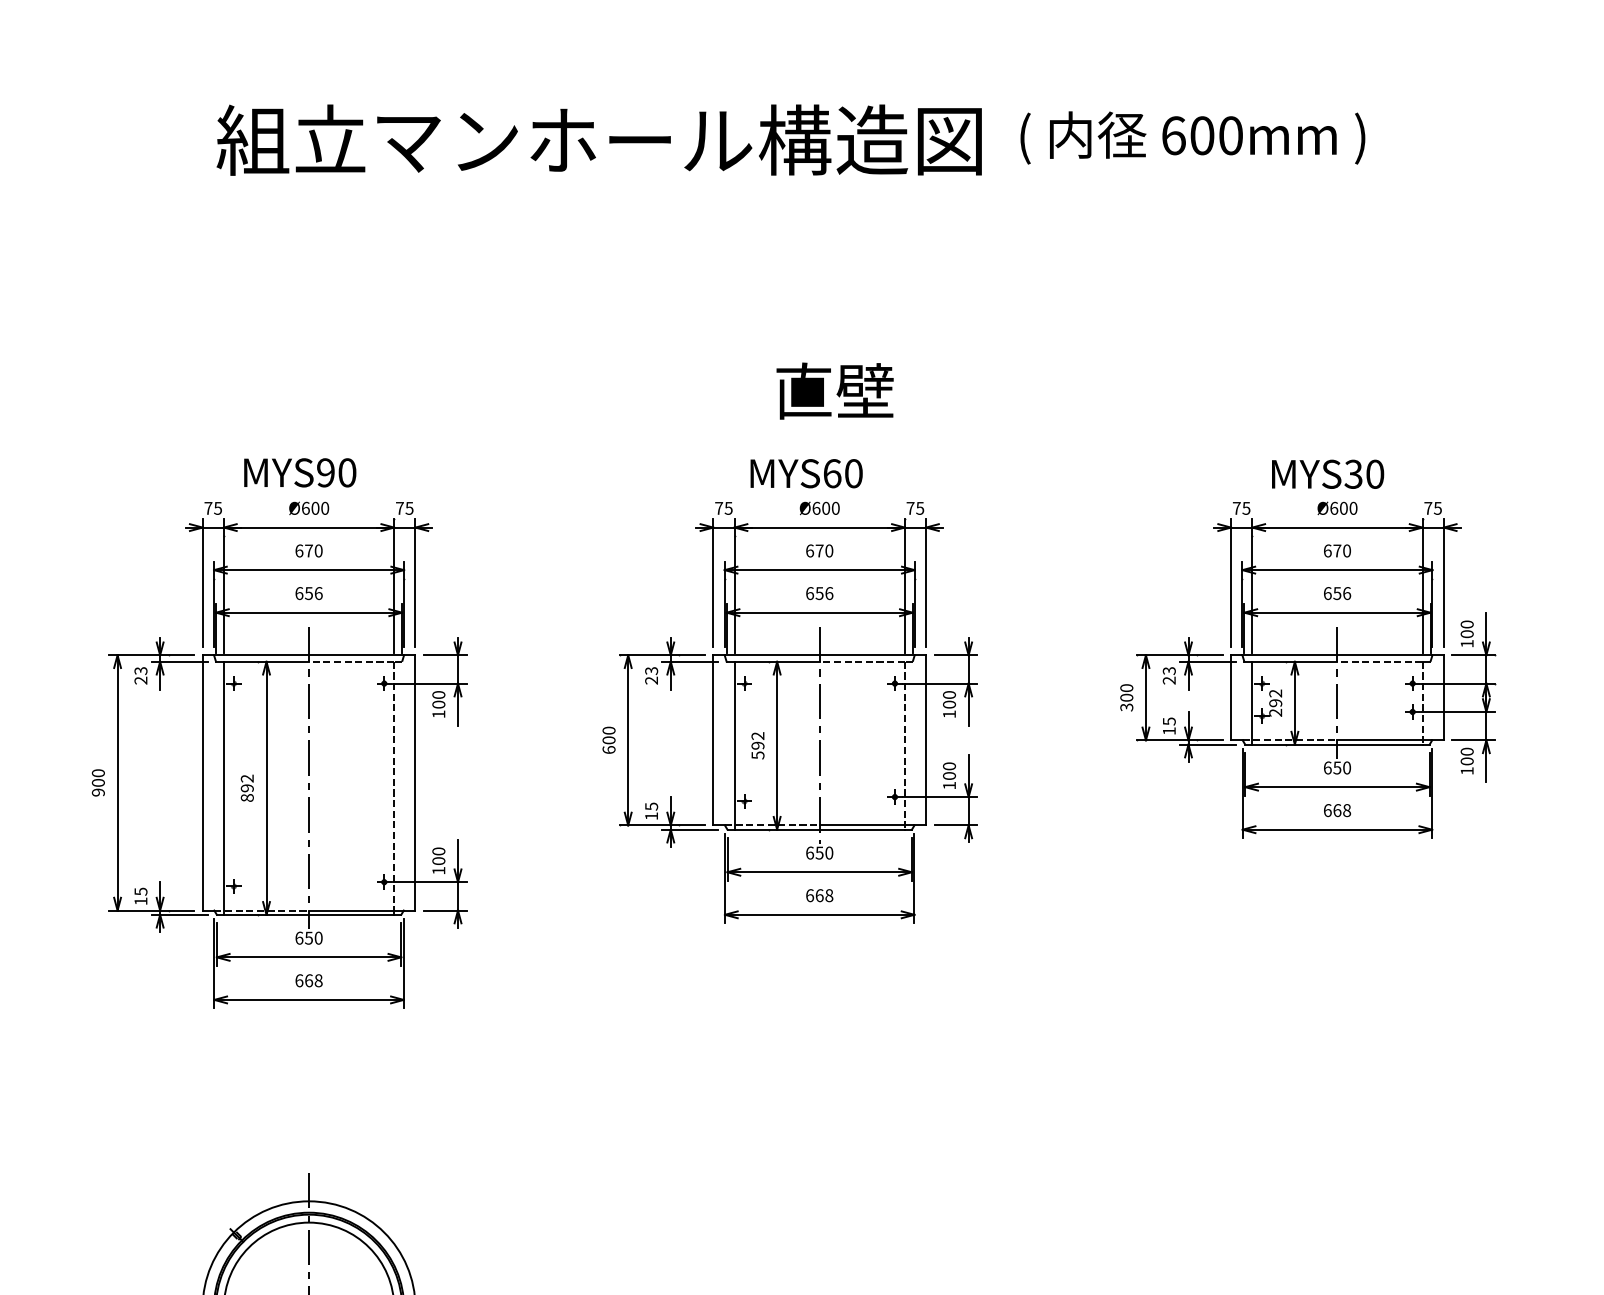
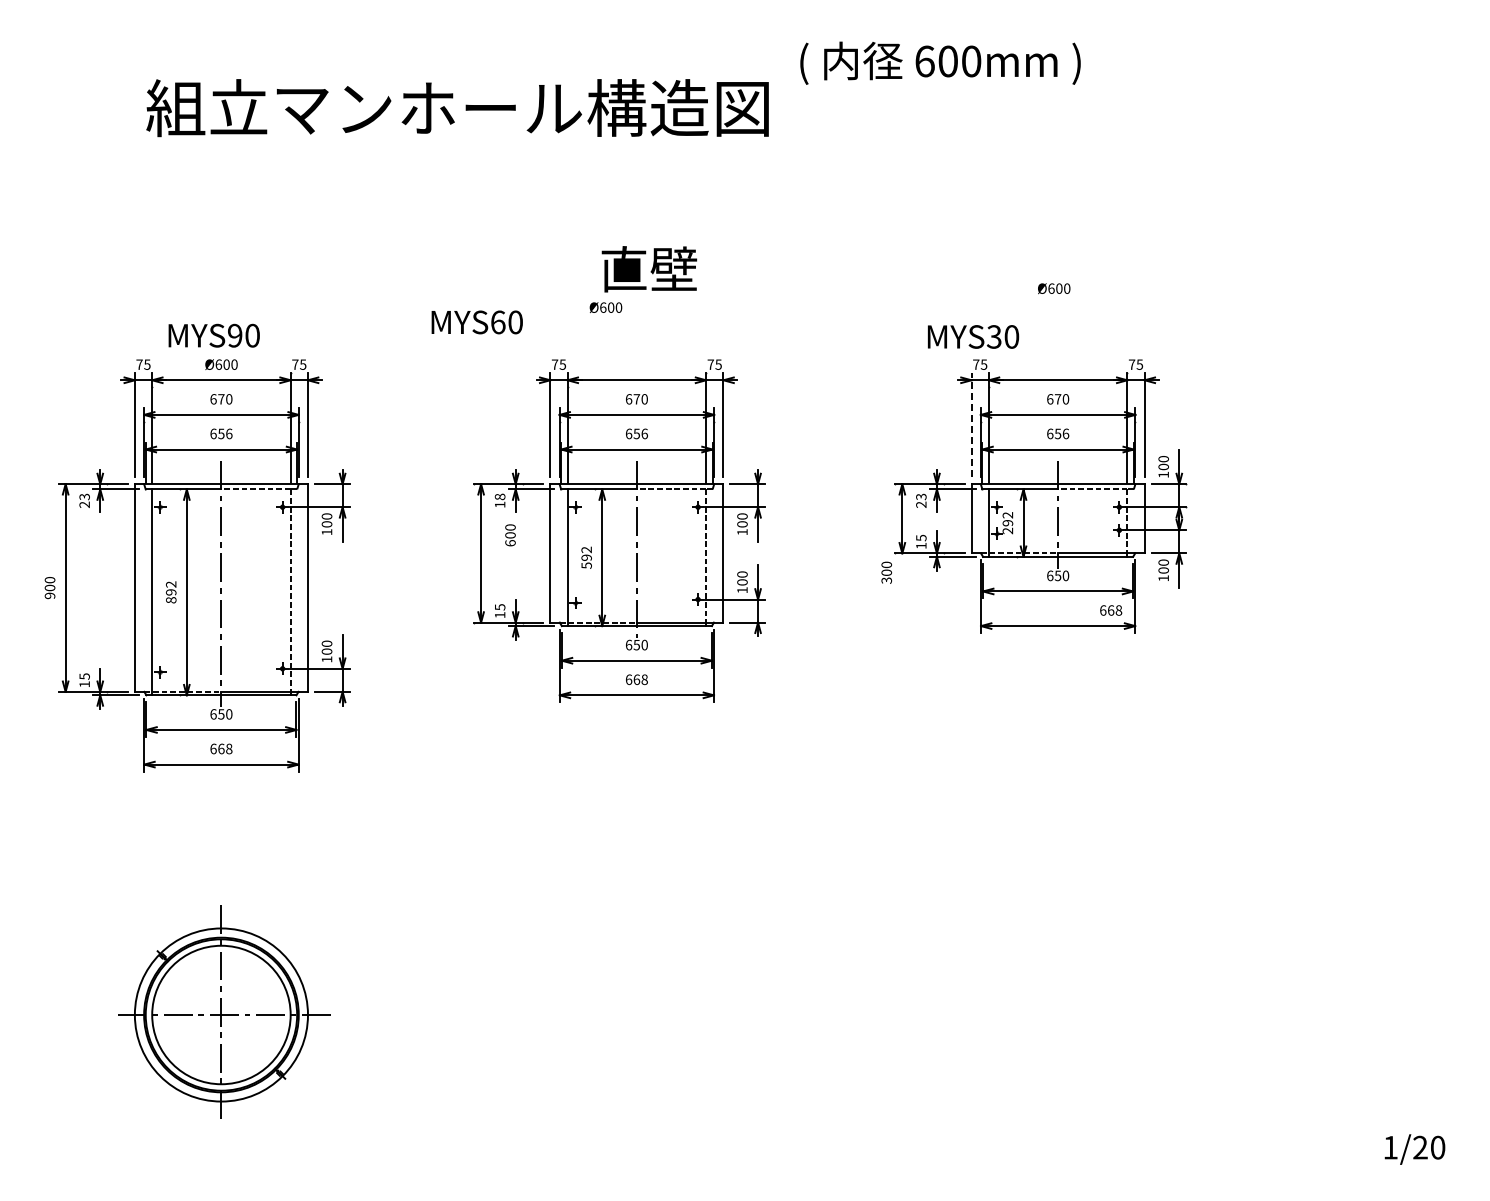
text: (599, 140) -> (457, 108), moved
text: (805, 473) -> (476, 322), moved
text: (1328, 473) -> (973, 336), moved
text: (819, 508) -> (605, 307), moved
text: (1337, 508) -> (1054, 288), moved
line: (1230, 583) -> (971, 425), solid -> dashed
text: (650, 675) -> (499, 500), 23 -> 18
text: (1126, 697) -> (886, 572), moved
text: (609, 740) -> (510, 535), moved
text: (1337, 810) -> (1111, 610), moved

